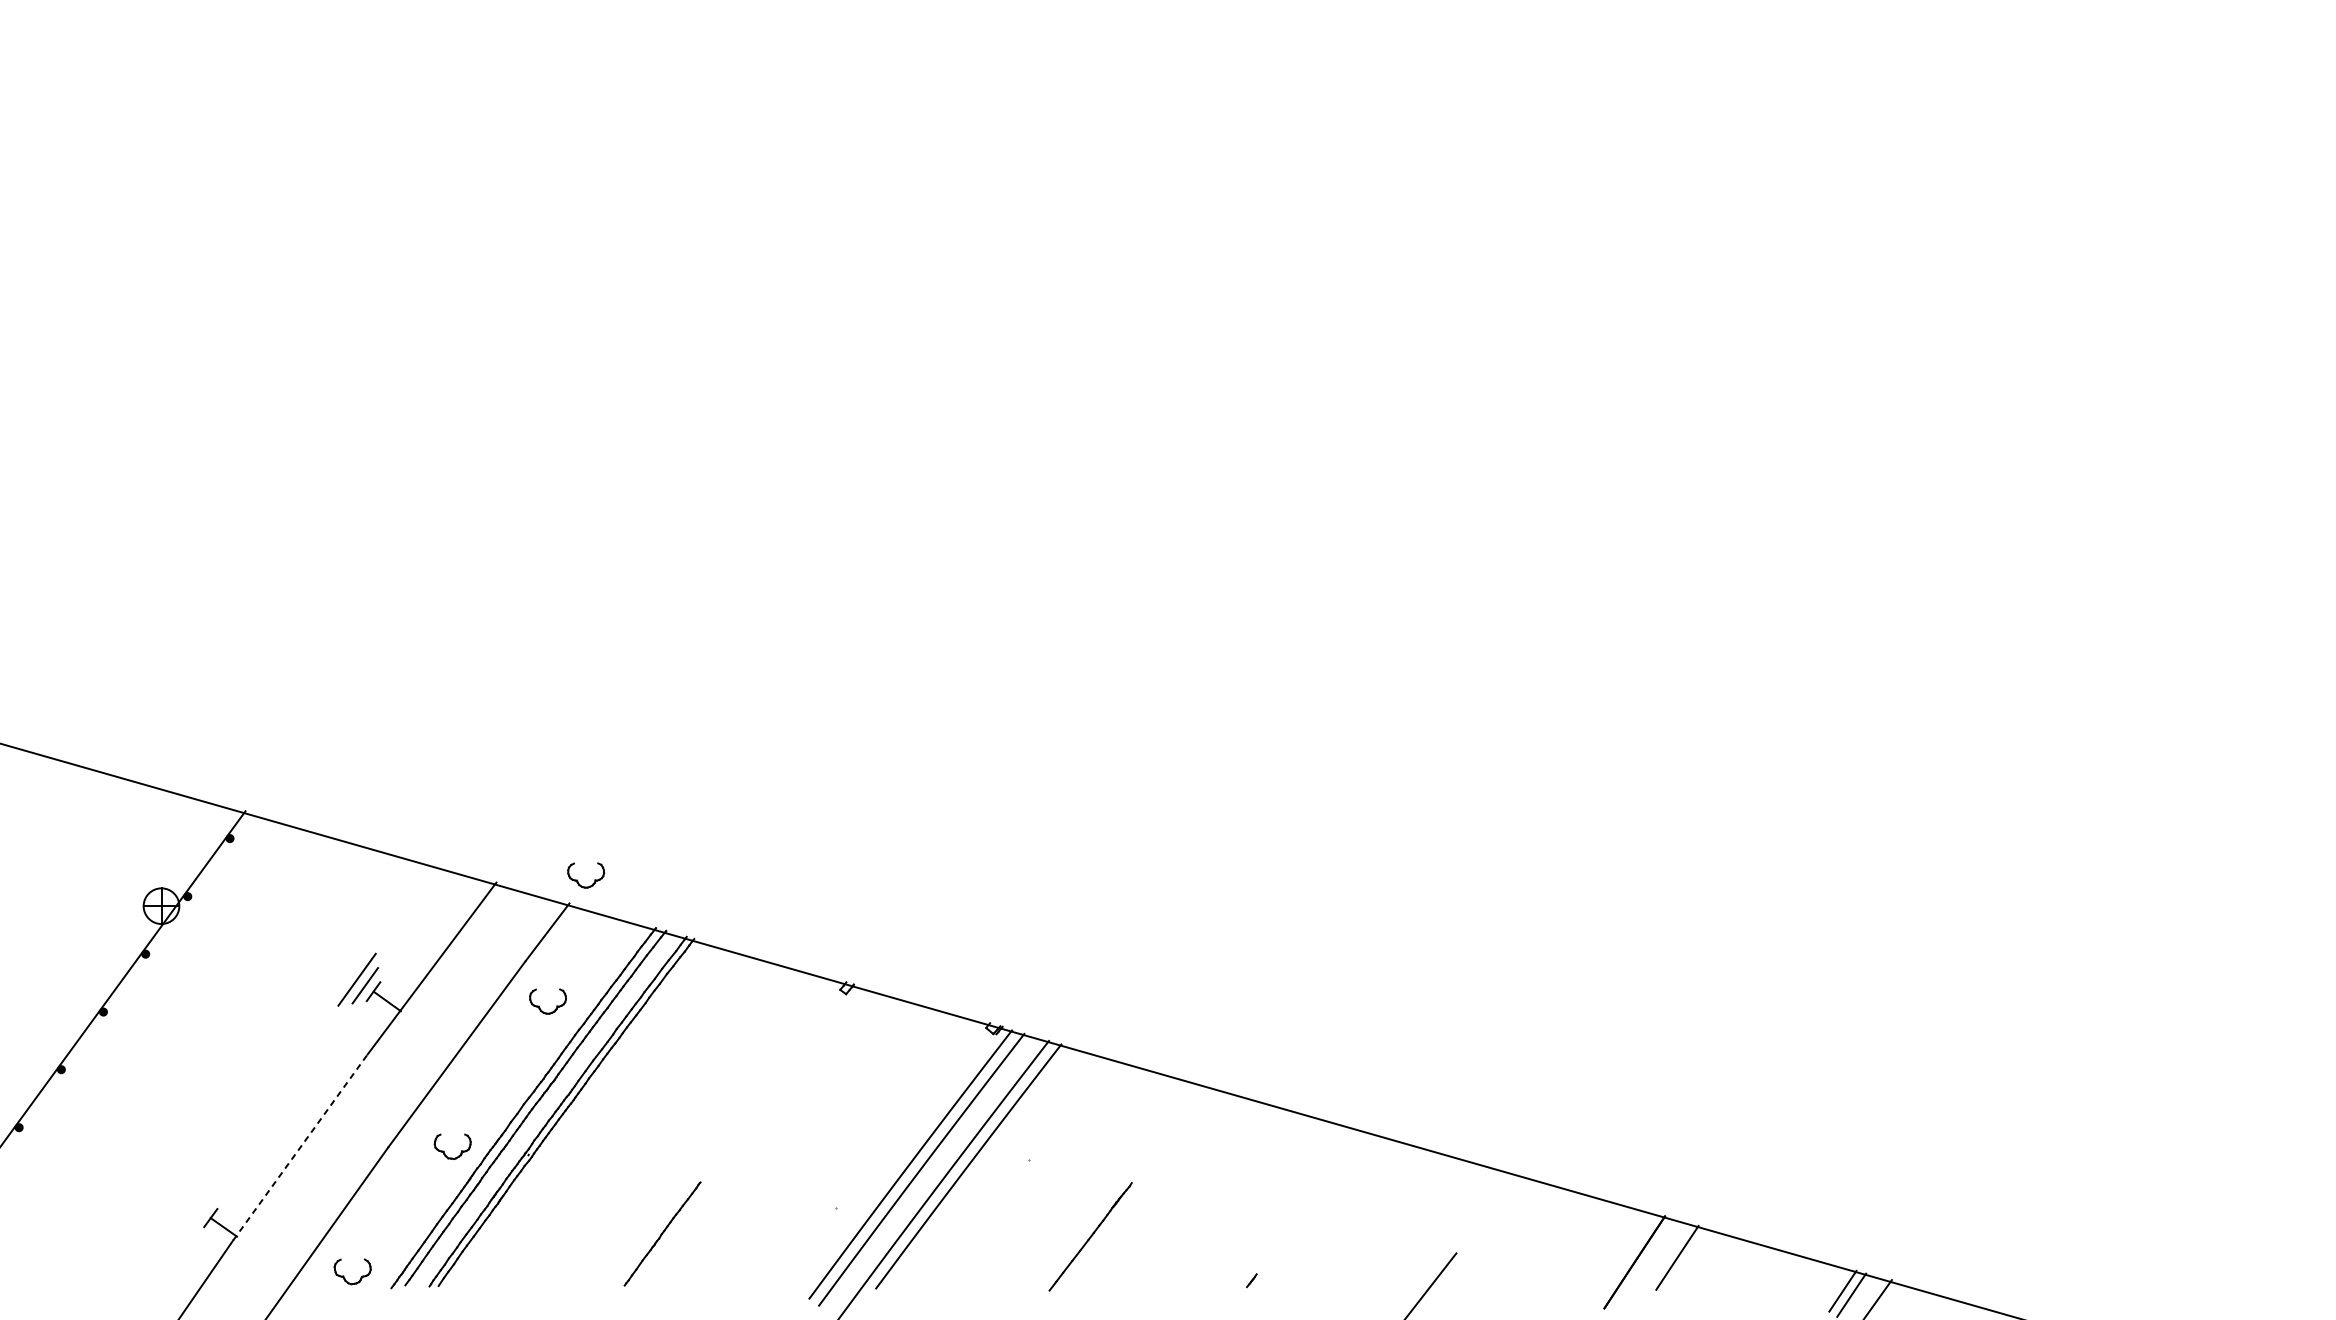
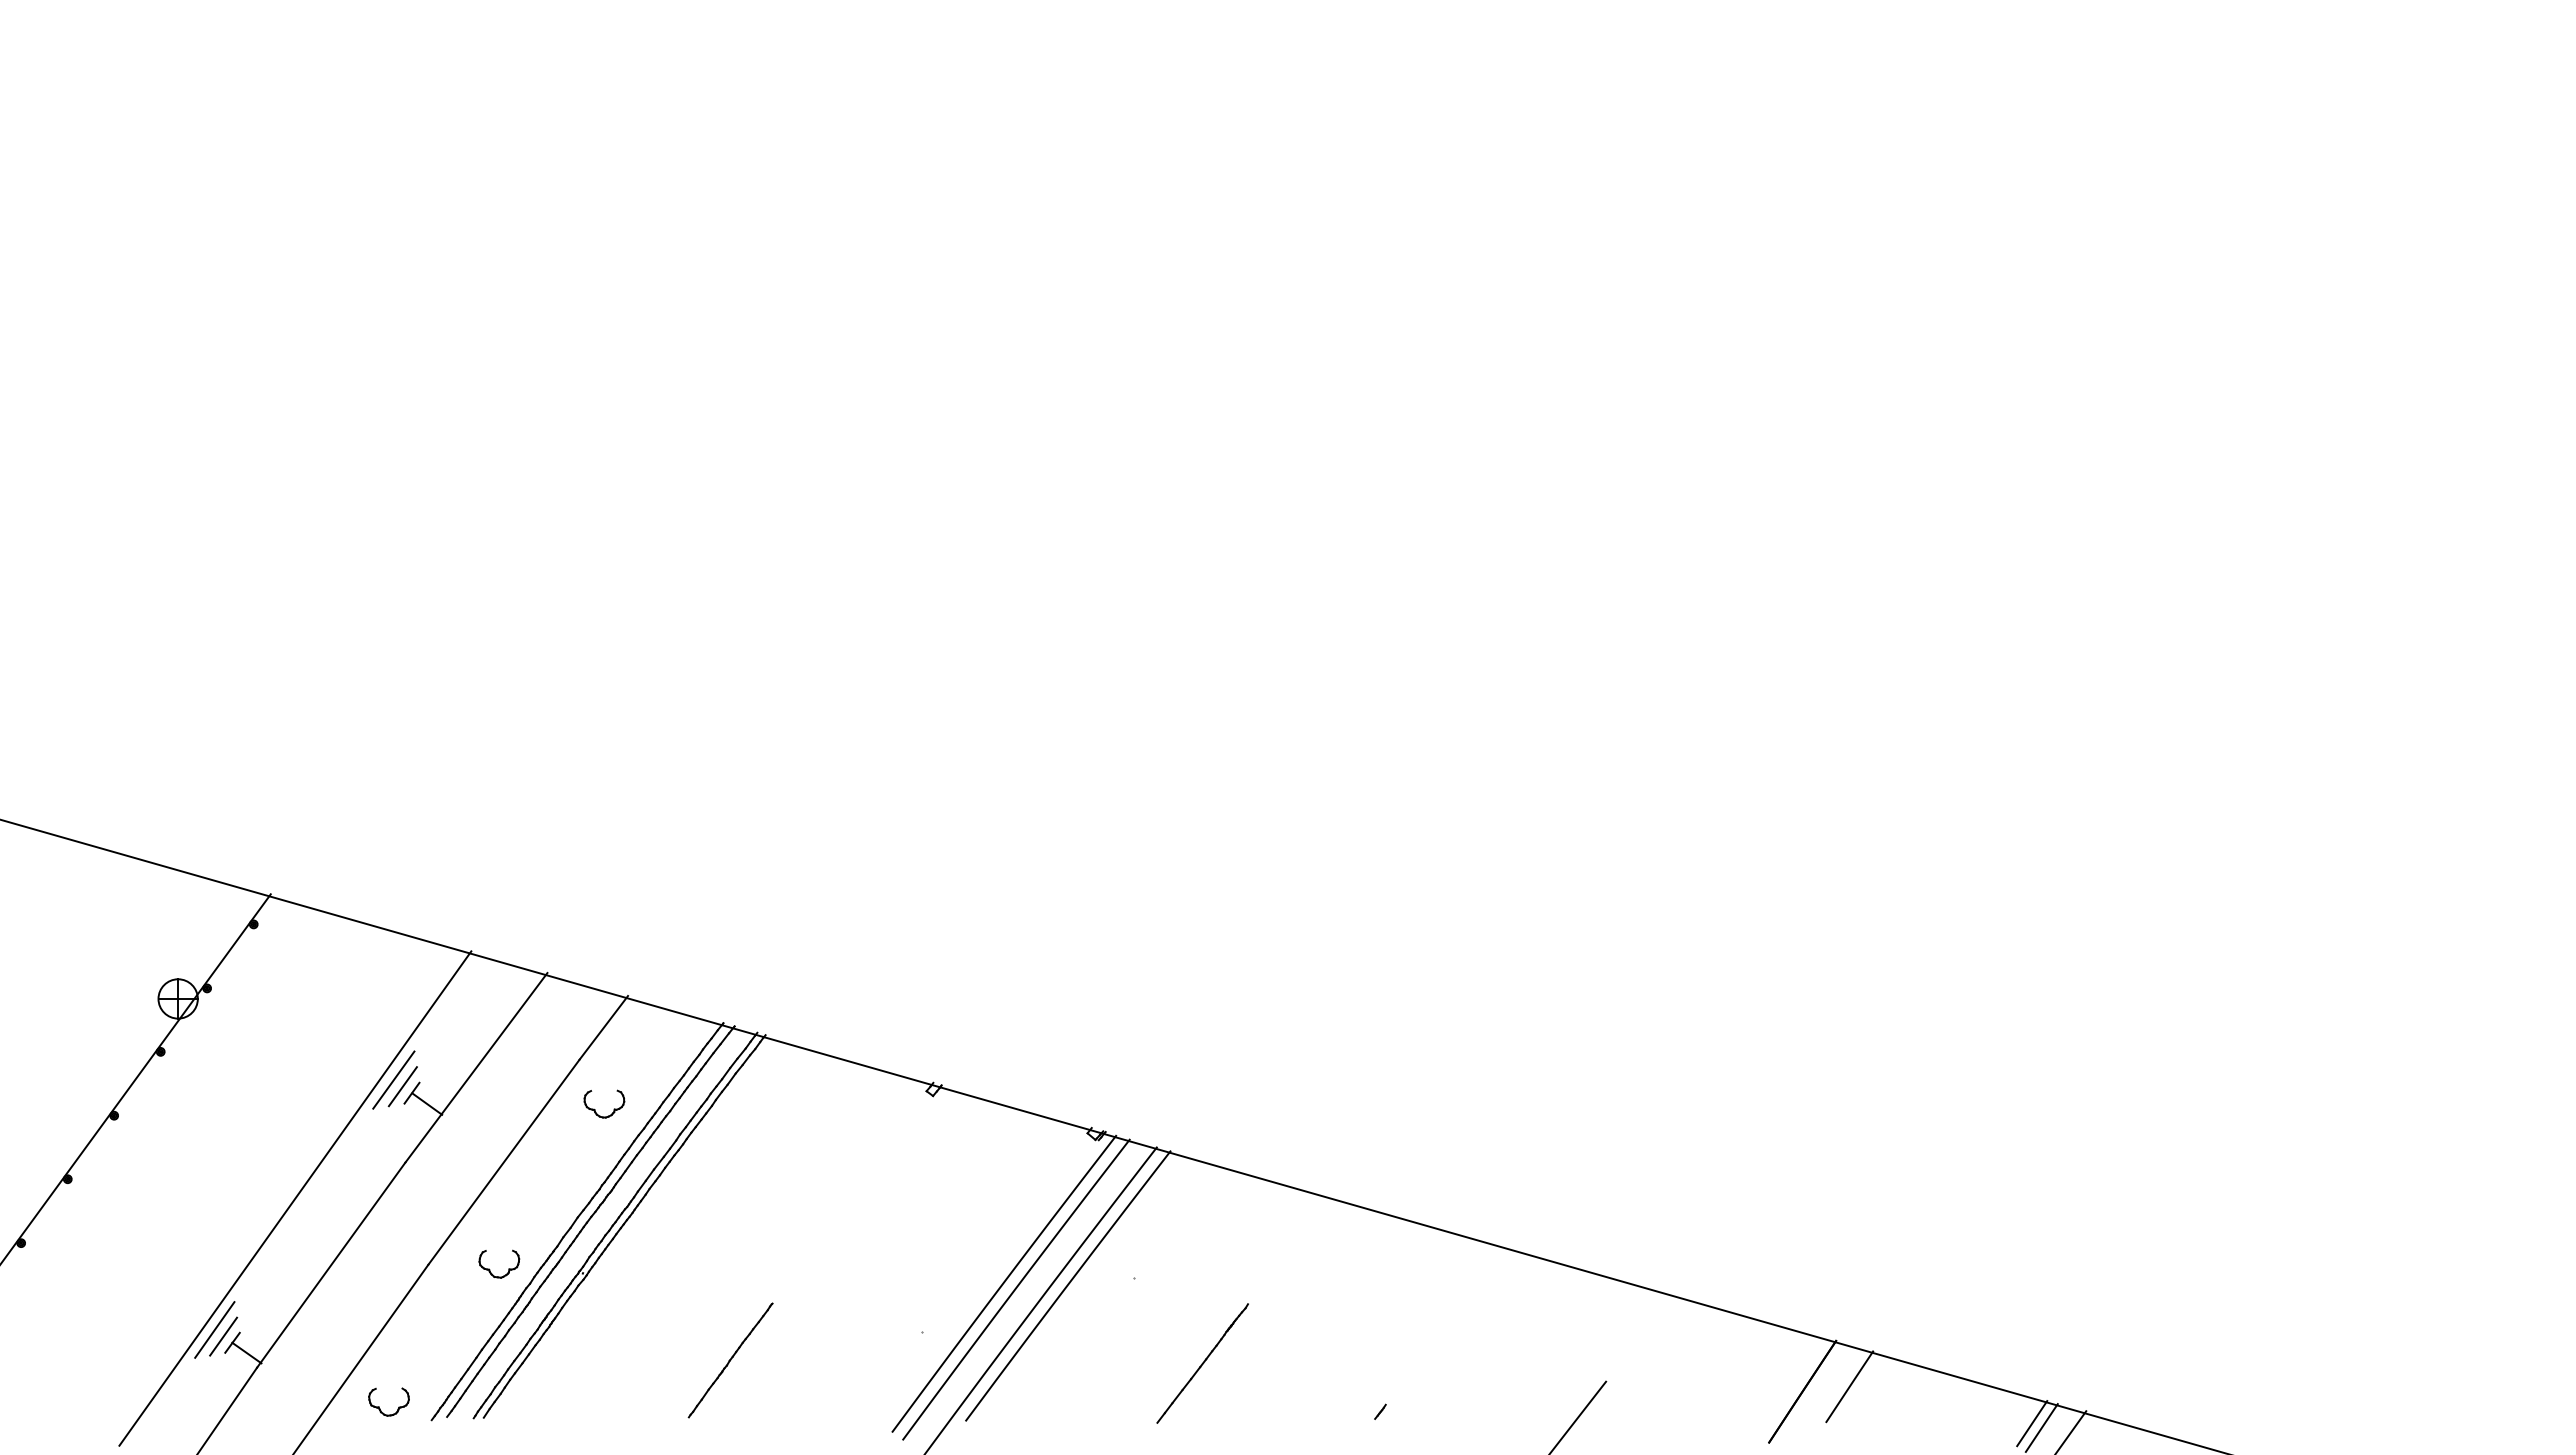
part: (578, 880) -> (637, 970), removed
line: (267, 1087) -> (295, 1198), added
line: (300, 1147) -> (331, 1265), dashed -> solid
line: (194, 1205) -> (214, 1329), added
line: (202, 1212) -> (223, 1336), added

